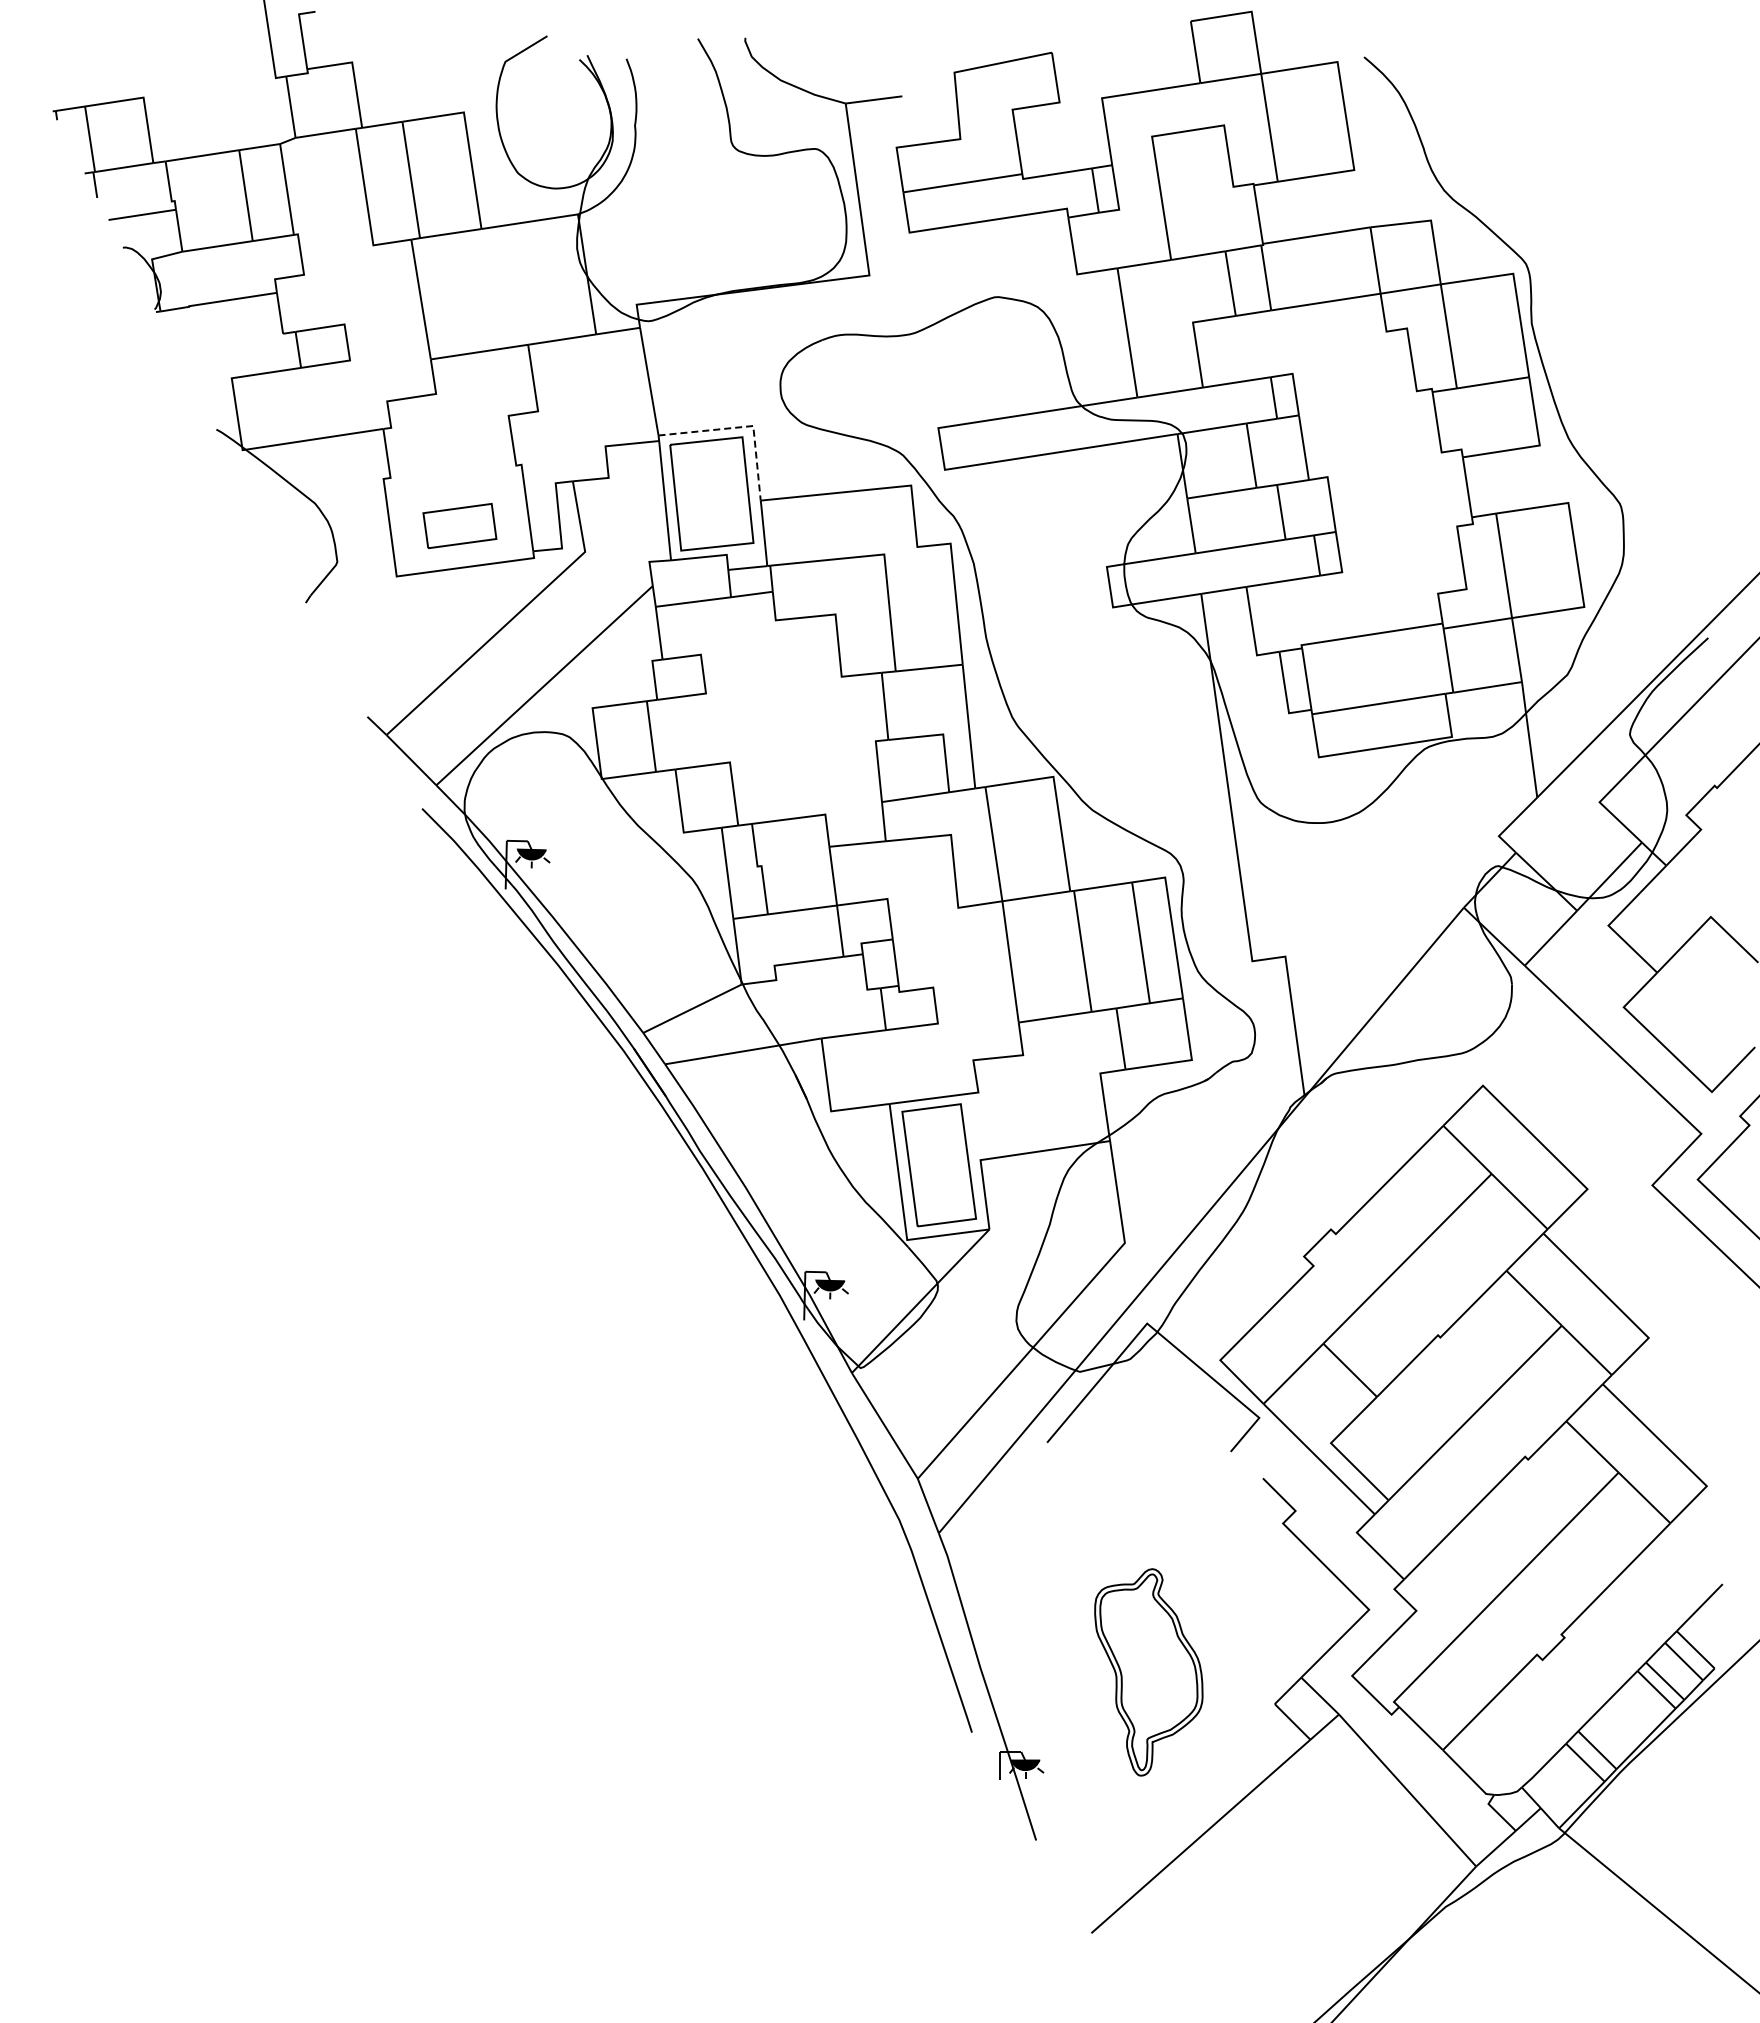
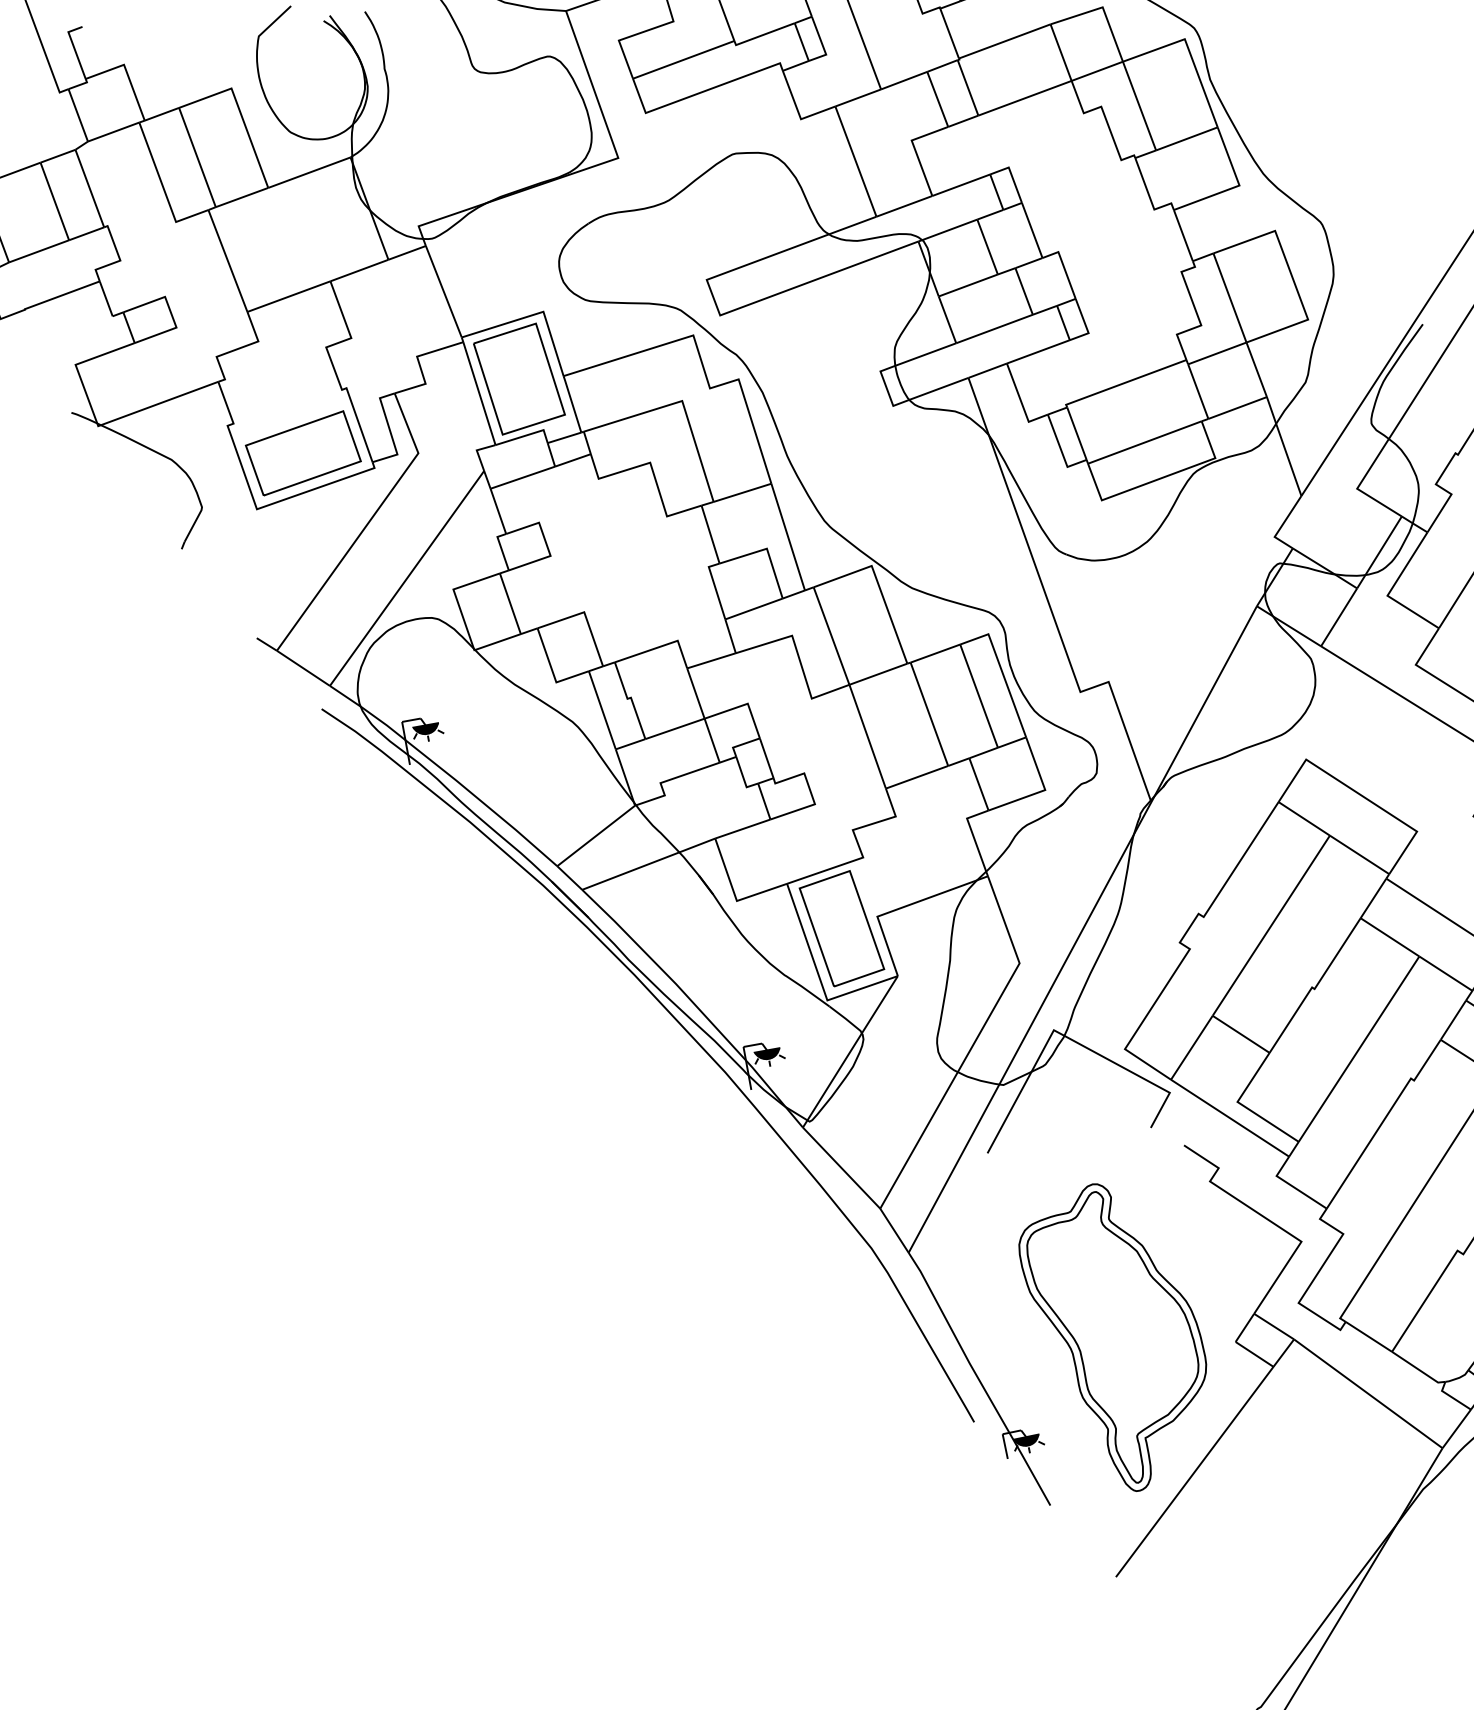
line: (743, 426) -> (534, 314), dashed -> solid
part: (459, 525) -> (302, 452), size x1.67
part: (1148, 1672) -> (1118, 1337), size x1.67

